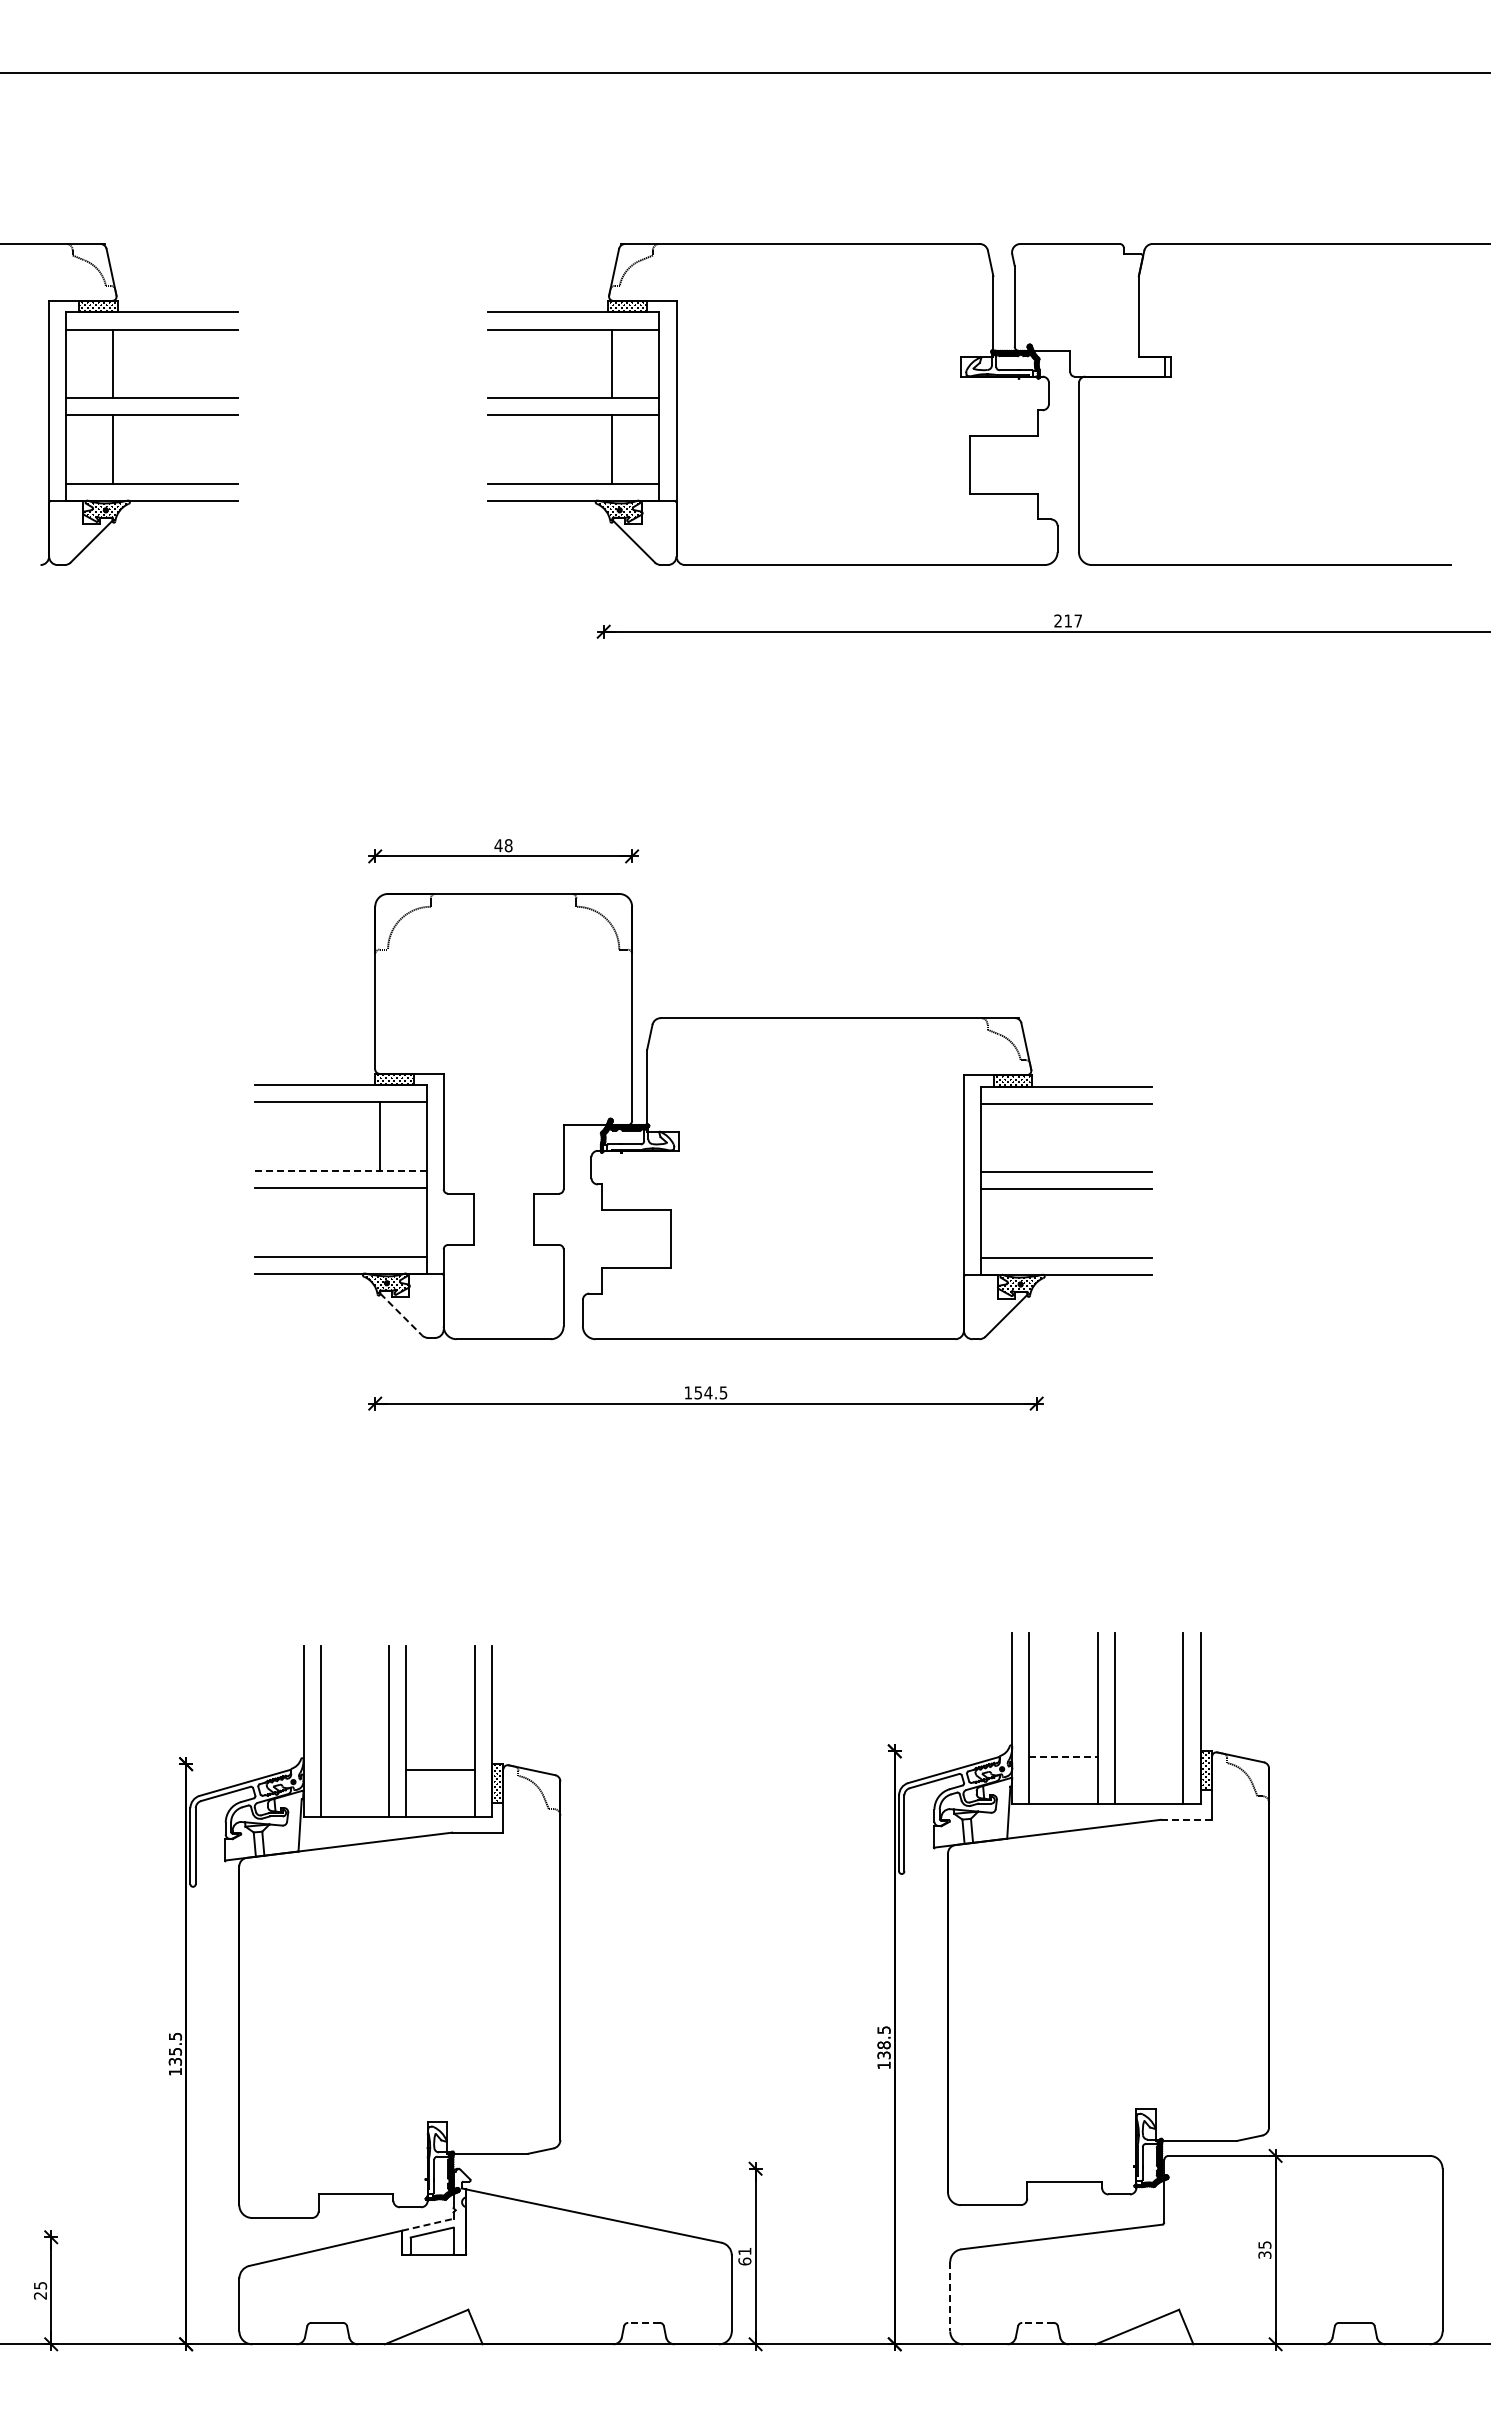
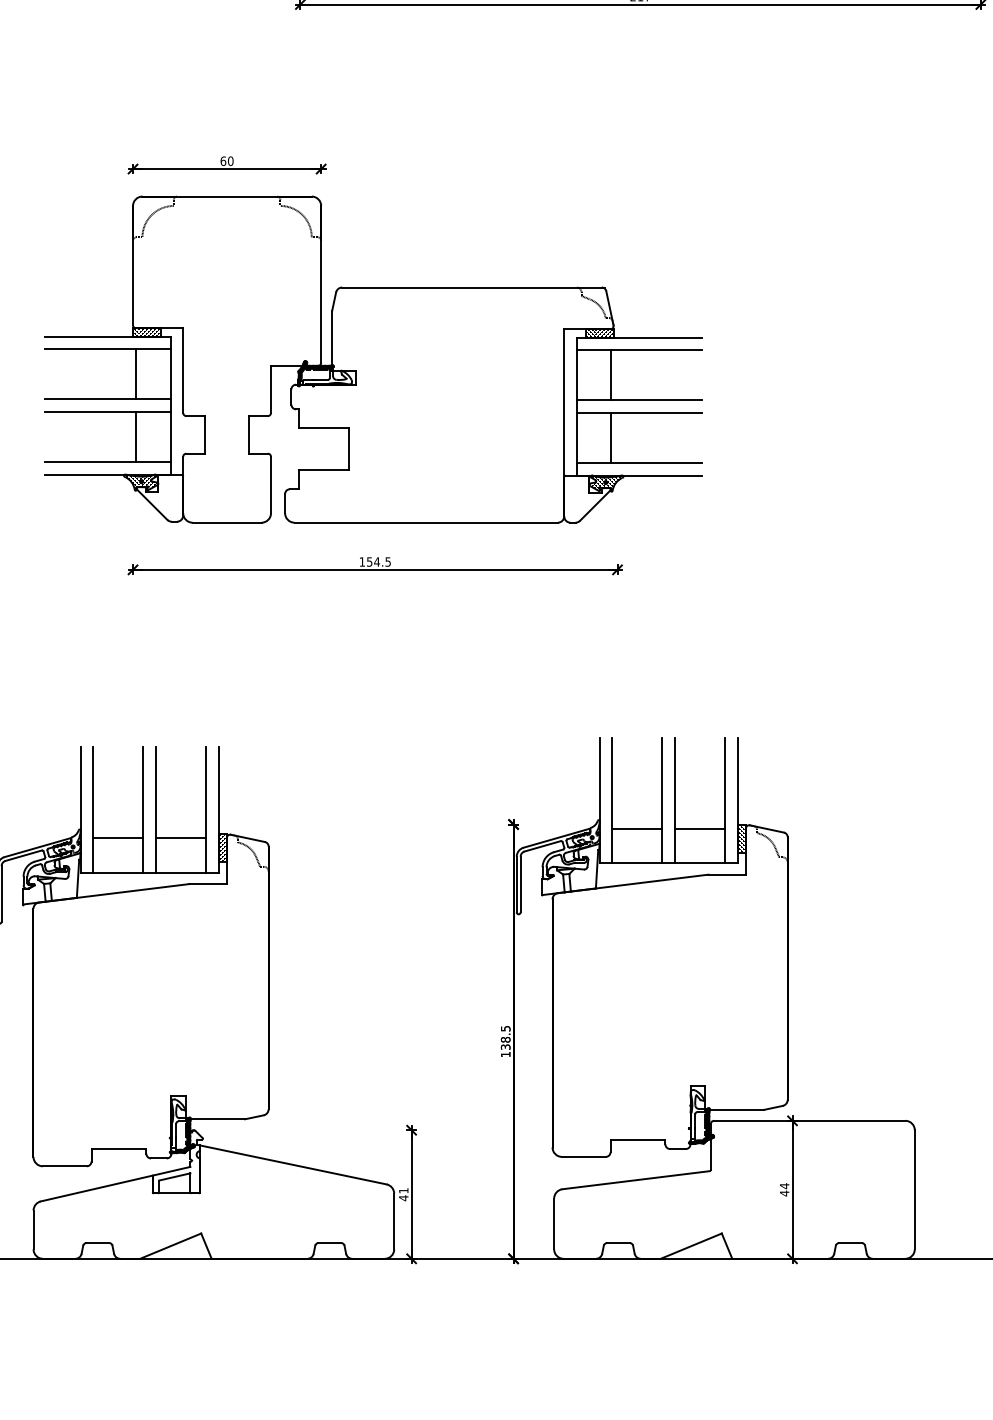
text: (503, 845) -> (226, 161), 48 -> 60
line: (1028, 1137) -> (611, 374), added
line: (340, 1170) -> (107, 399), dashed -> solid
line: (379, 1222) -> (136, 437), added
line: (1028, 1223) -> (611, 437), added
line: (401, 1314) -> (152, 504), dashed -> solid
line: (1064, 1757) -> (637, 829), dashed -> solid
line: (1148, 1757) -> (699, 829), added
line: (354, 1769) -> (117, 837), added
line: (1186, 1819) -> (727, 874), dashed -> solid
line: (428, 2224) -> (172, 1171), dashed -> solid
text: (1264, 2250) -> (784, 1190), 35 -> 44
text: (744, 2261) -> (403, 1198), 61 -> 41
line: (950, 2296) -> (554, 1223), dashed -> solid
line: (644, 2322) -> (330, 1242), dashed -> solid
line: (1038, 2322) -> (618, 1242), dashed -> solid

